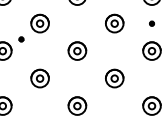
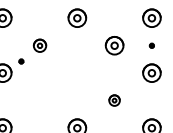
part: (39, 23) -> (39, 45), size x0.7
part: (77, 50) -> (77, 72), removed
part: (39, 78) -> (39, 100), removed
part: (114, 78) -> (114, 100), size x0.6

